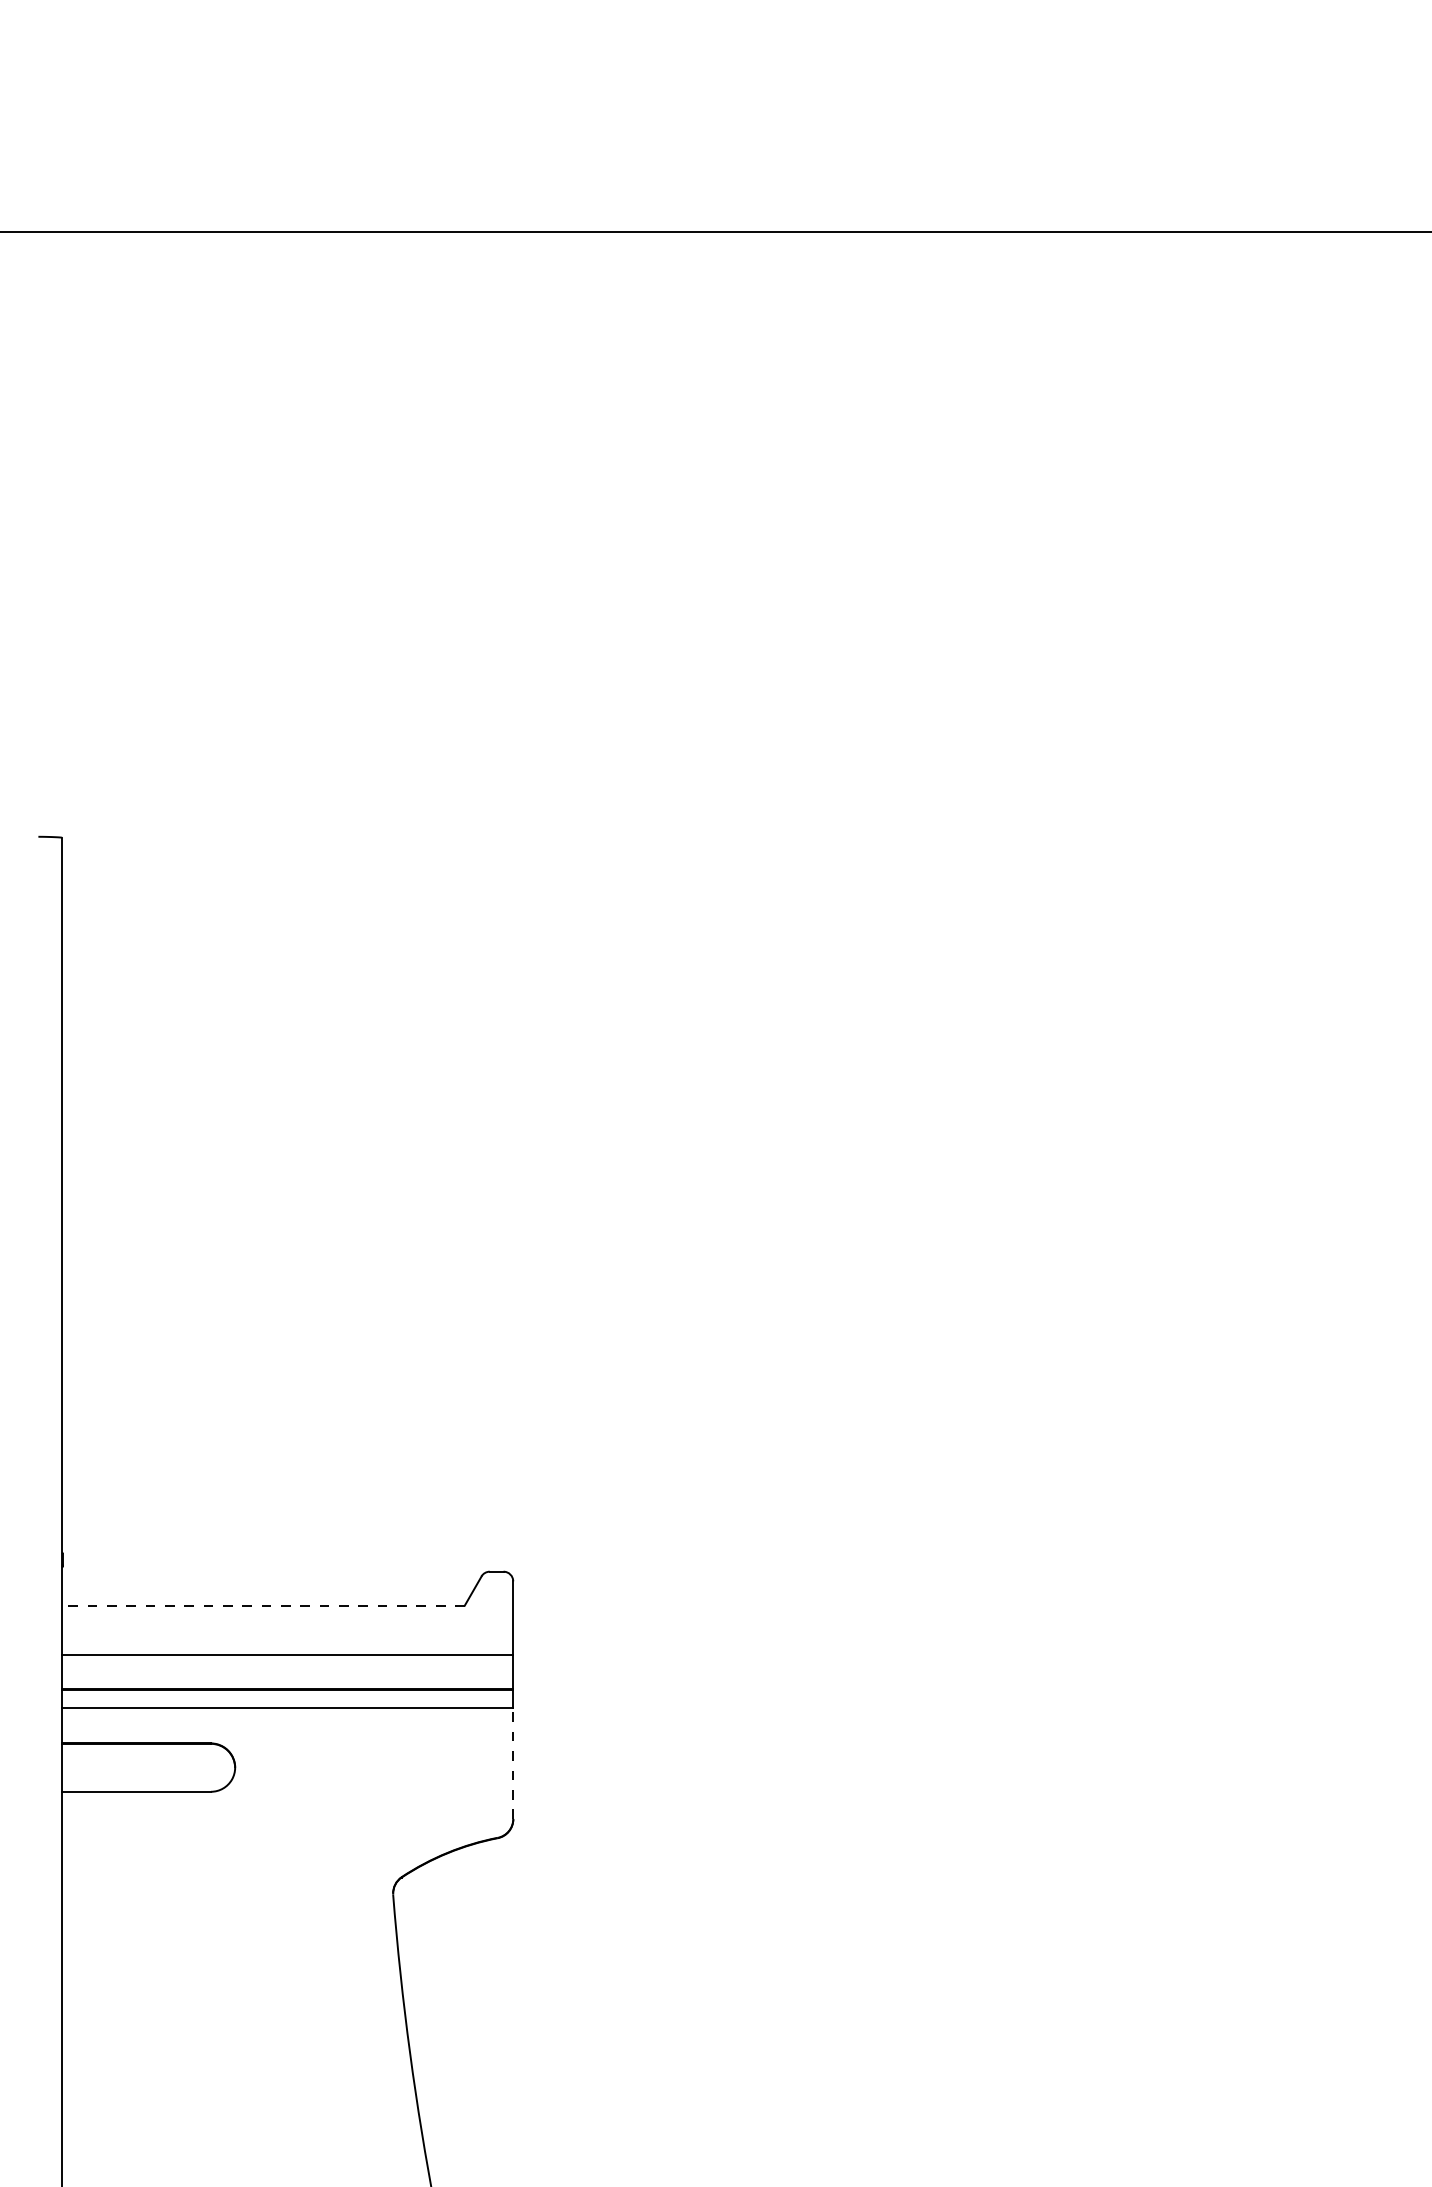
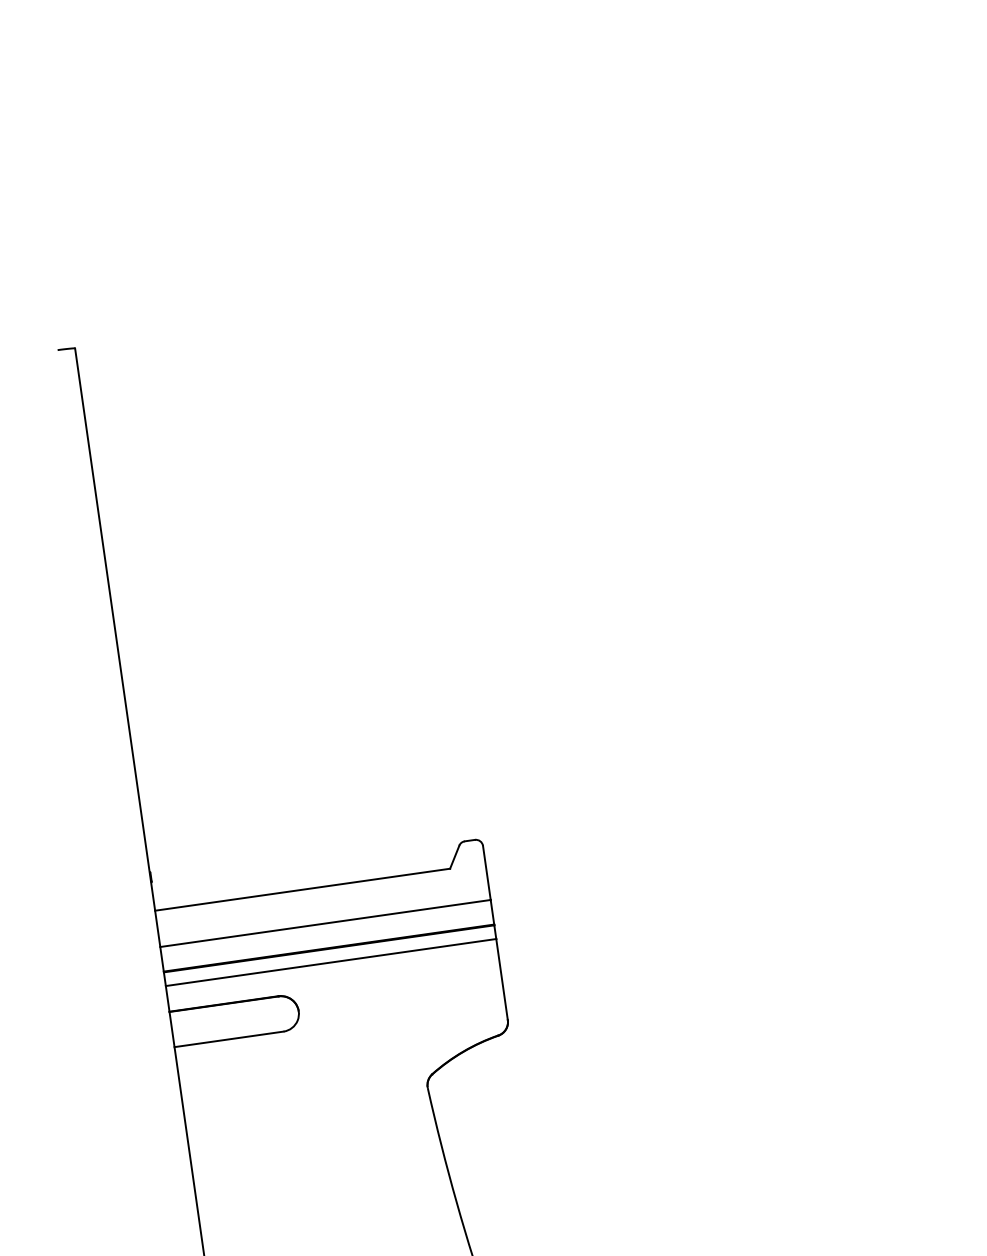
line: (262, 1605) -> (301, 889), dashed -> solid
line: (513, 1763) -> (502, 979), dashed -> solid

